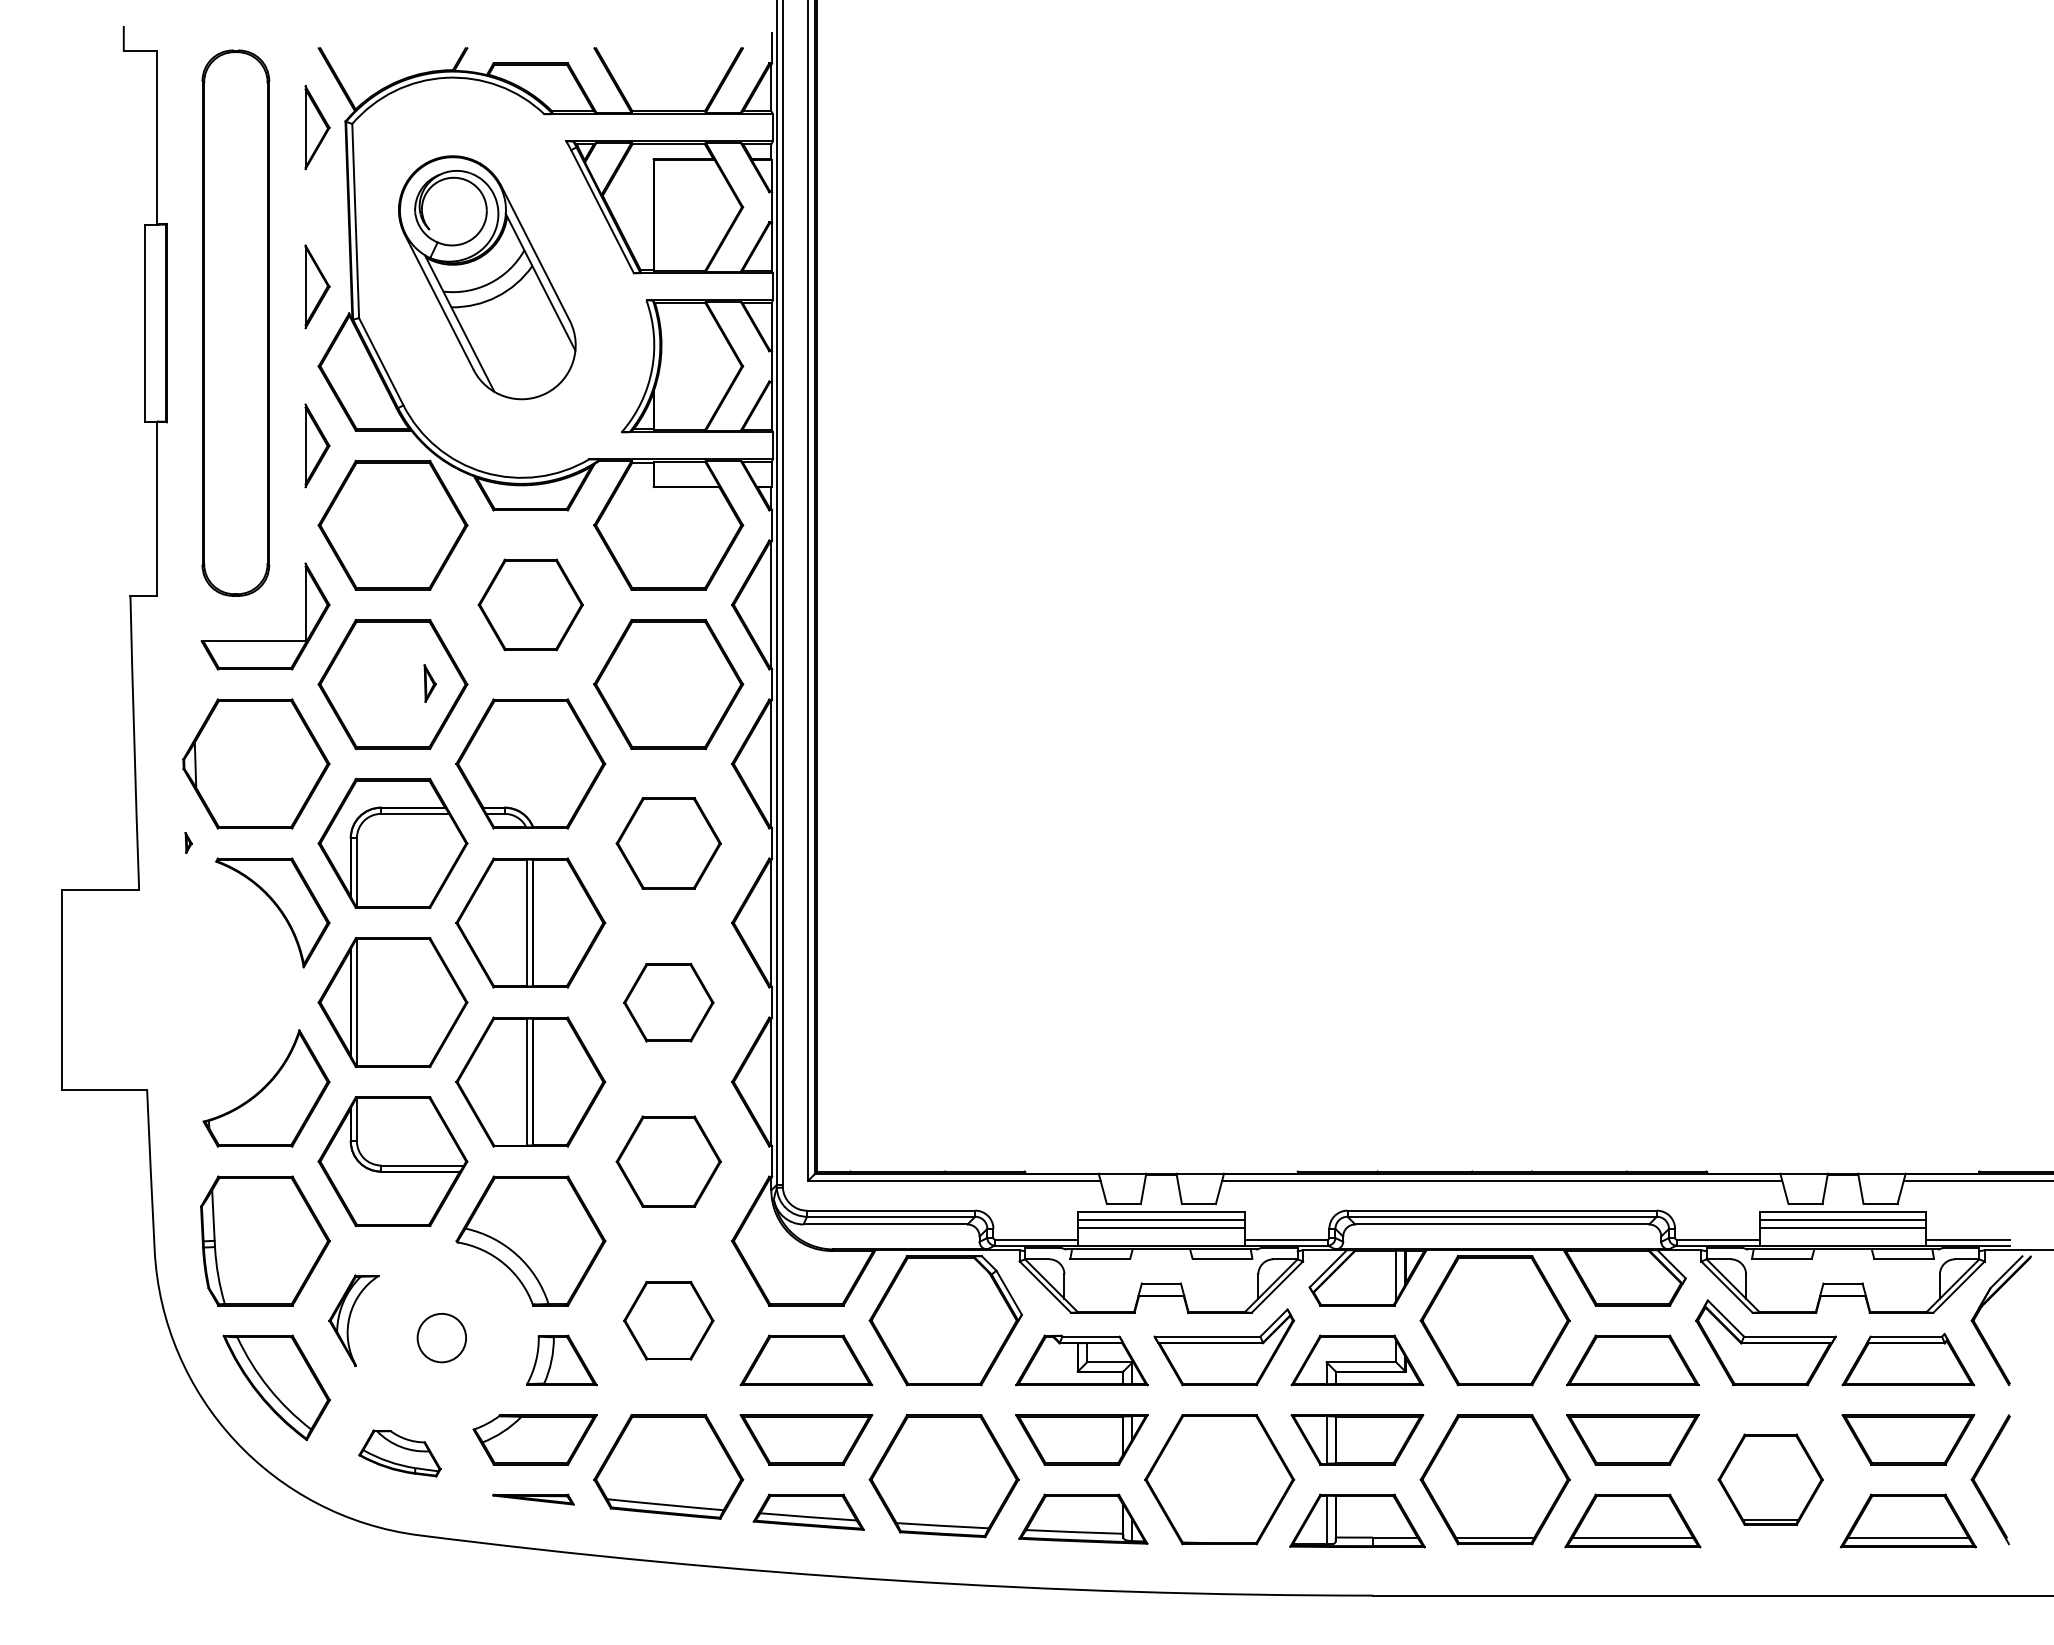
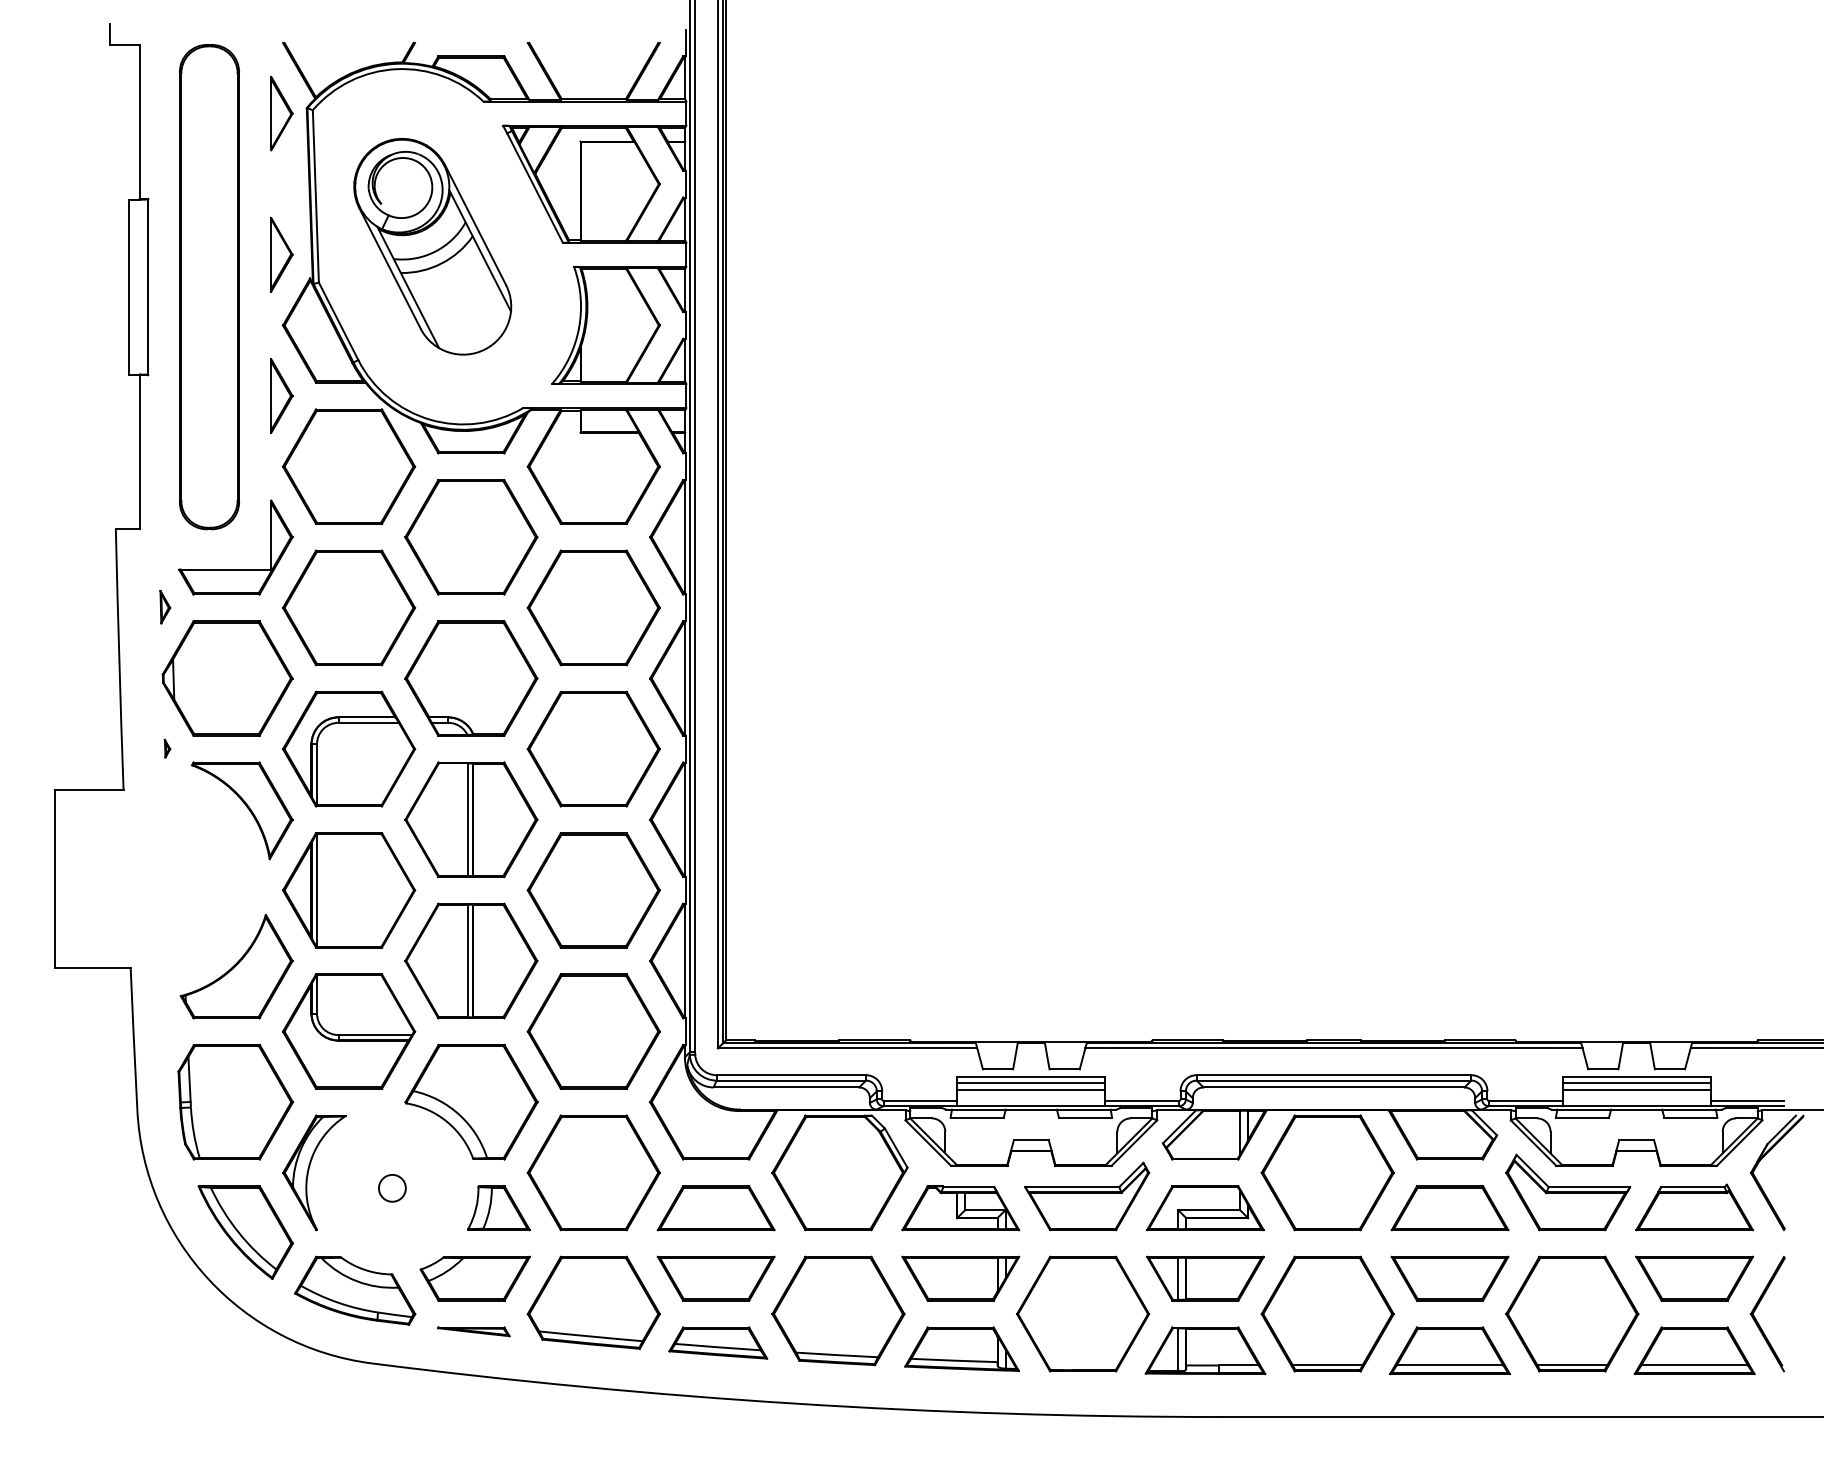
part: (530, 604) -> (471, 536), size x1.43
part: (429, 683) -> (164, 607), moved
part: (668, 843) -> (593, 749), size x1.43
part: (668, 1002) -> (593, 890), size x1.67
part: (668, 1161) -> (593, 1031), size x1.43
part: (353, 1320) -> (313, 1172), size x1.43
part: (668, 1320) -> (593, 1172), size x1.67
circle: (441, 1337) -> (392, 1187), size x0.62
part: (399, 1453) -> (354, 1290), size x1.67
part: (1770, 1479) -> (1572, 1313), size x1.43

